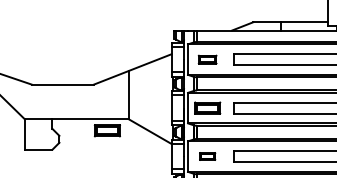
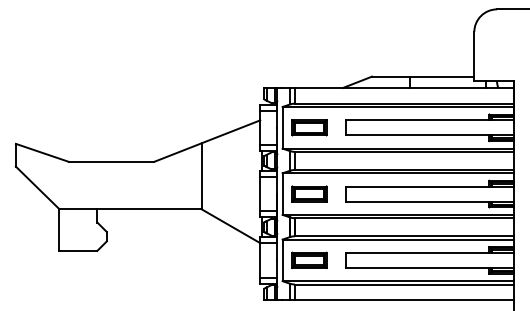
part: (207, 59) -> (309, 127), size x1.43
part: (107, 130) -> (172, 224), removed
part: (207, 155) -> (309, 259), size x1.67

